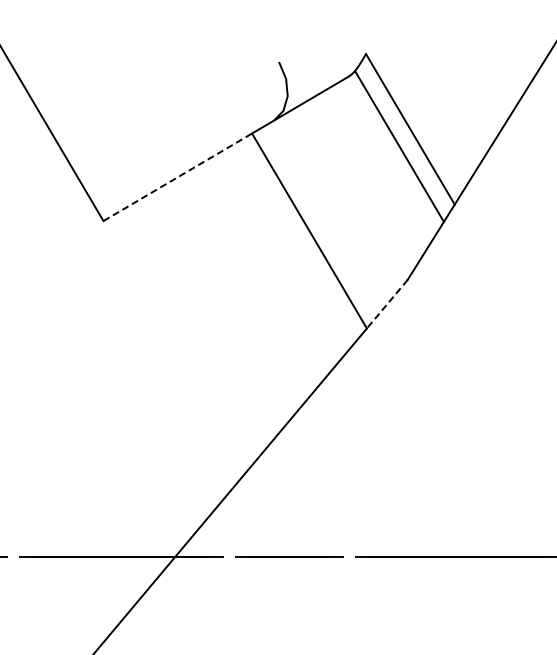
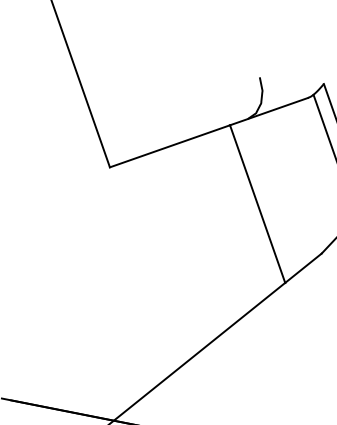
line: (178, 177) -> (170, 146), dashed -> solid
line: (387, 304) -> (303, 268), dashed -> solid

